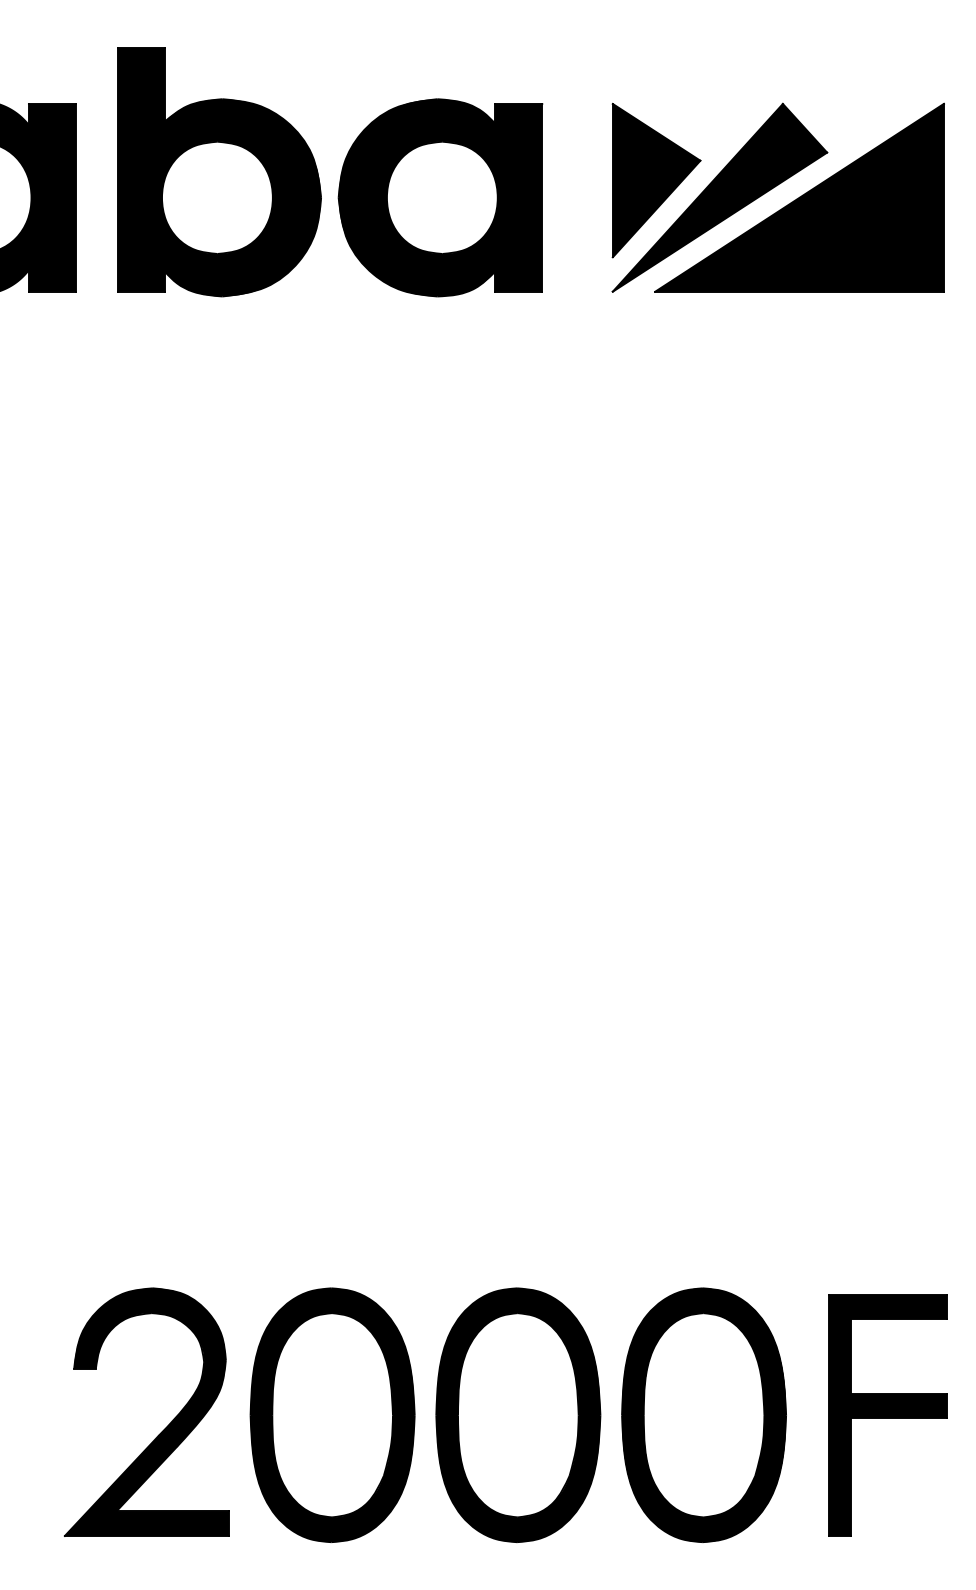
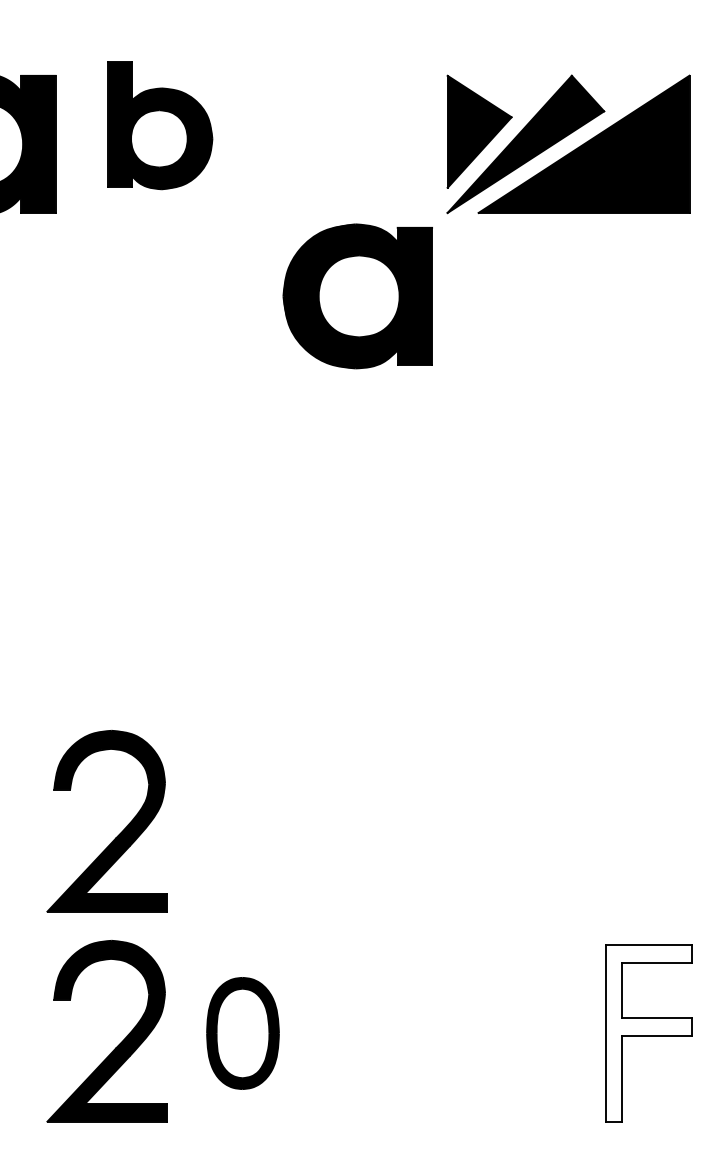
part: (219, 171) -> (160, 125), size x0.7
part: (440, 197) -> (357, 296), moved
part: (163, 1141) -> (119, 833), added
part: (704, 1413) -> (514, 1032), removed
part: (331, 1415) -> (242, 1033), size x0.6
part: (518, 1415) -> (378, 1033), removed
fill: (887, 1415) -> (648, 1033), removed

